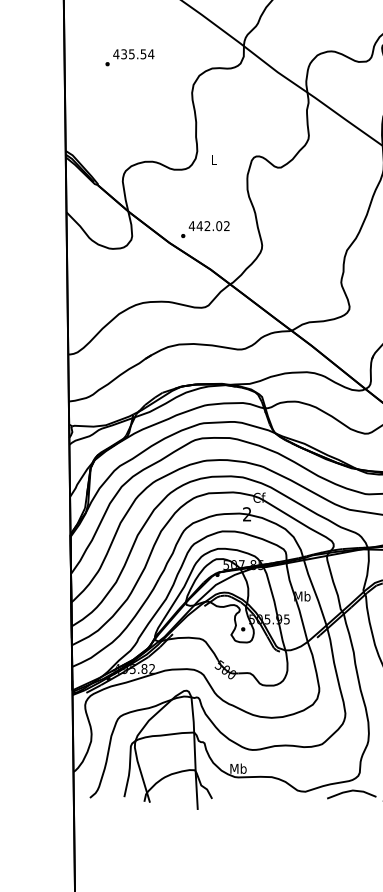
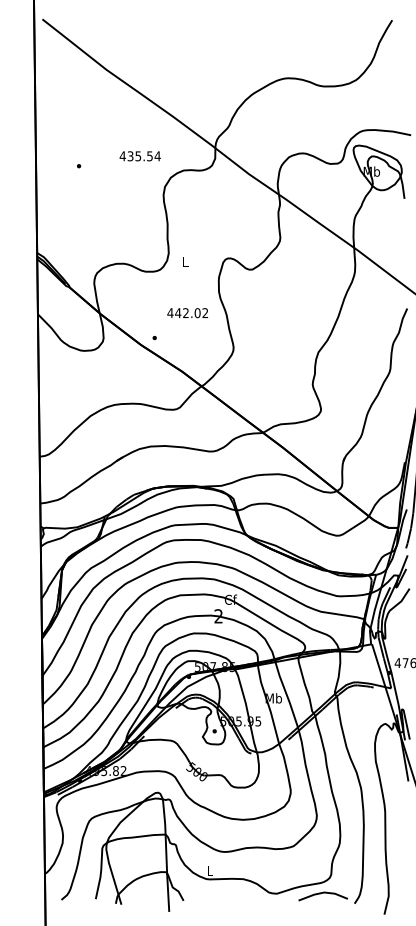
text: (133, 54) -> (139, 156), moved
text: (209, 226) -> (187, 313), moved
text: (238, 768) -> (209, 870), Mb -> L

